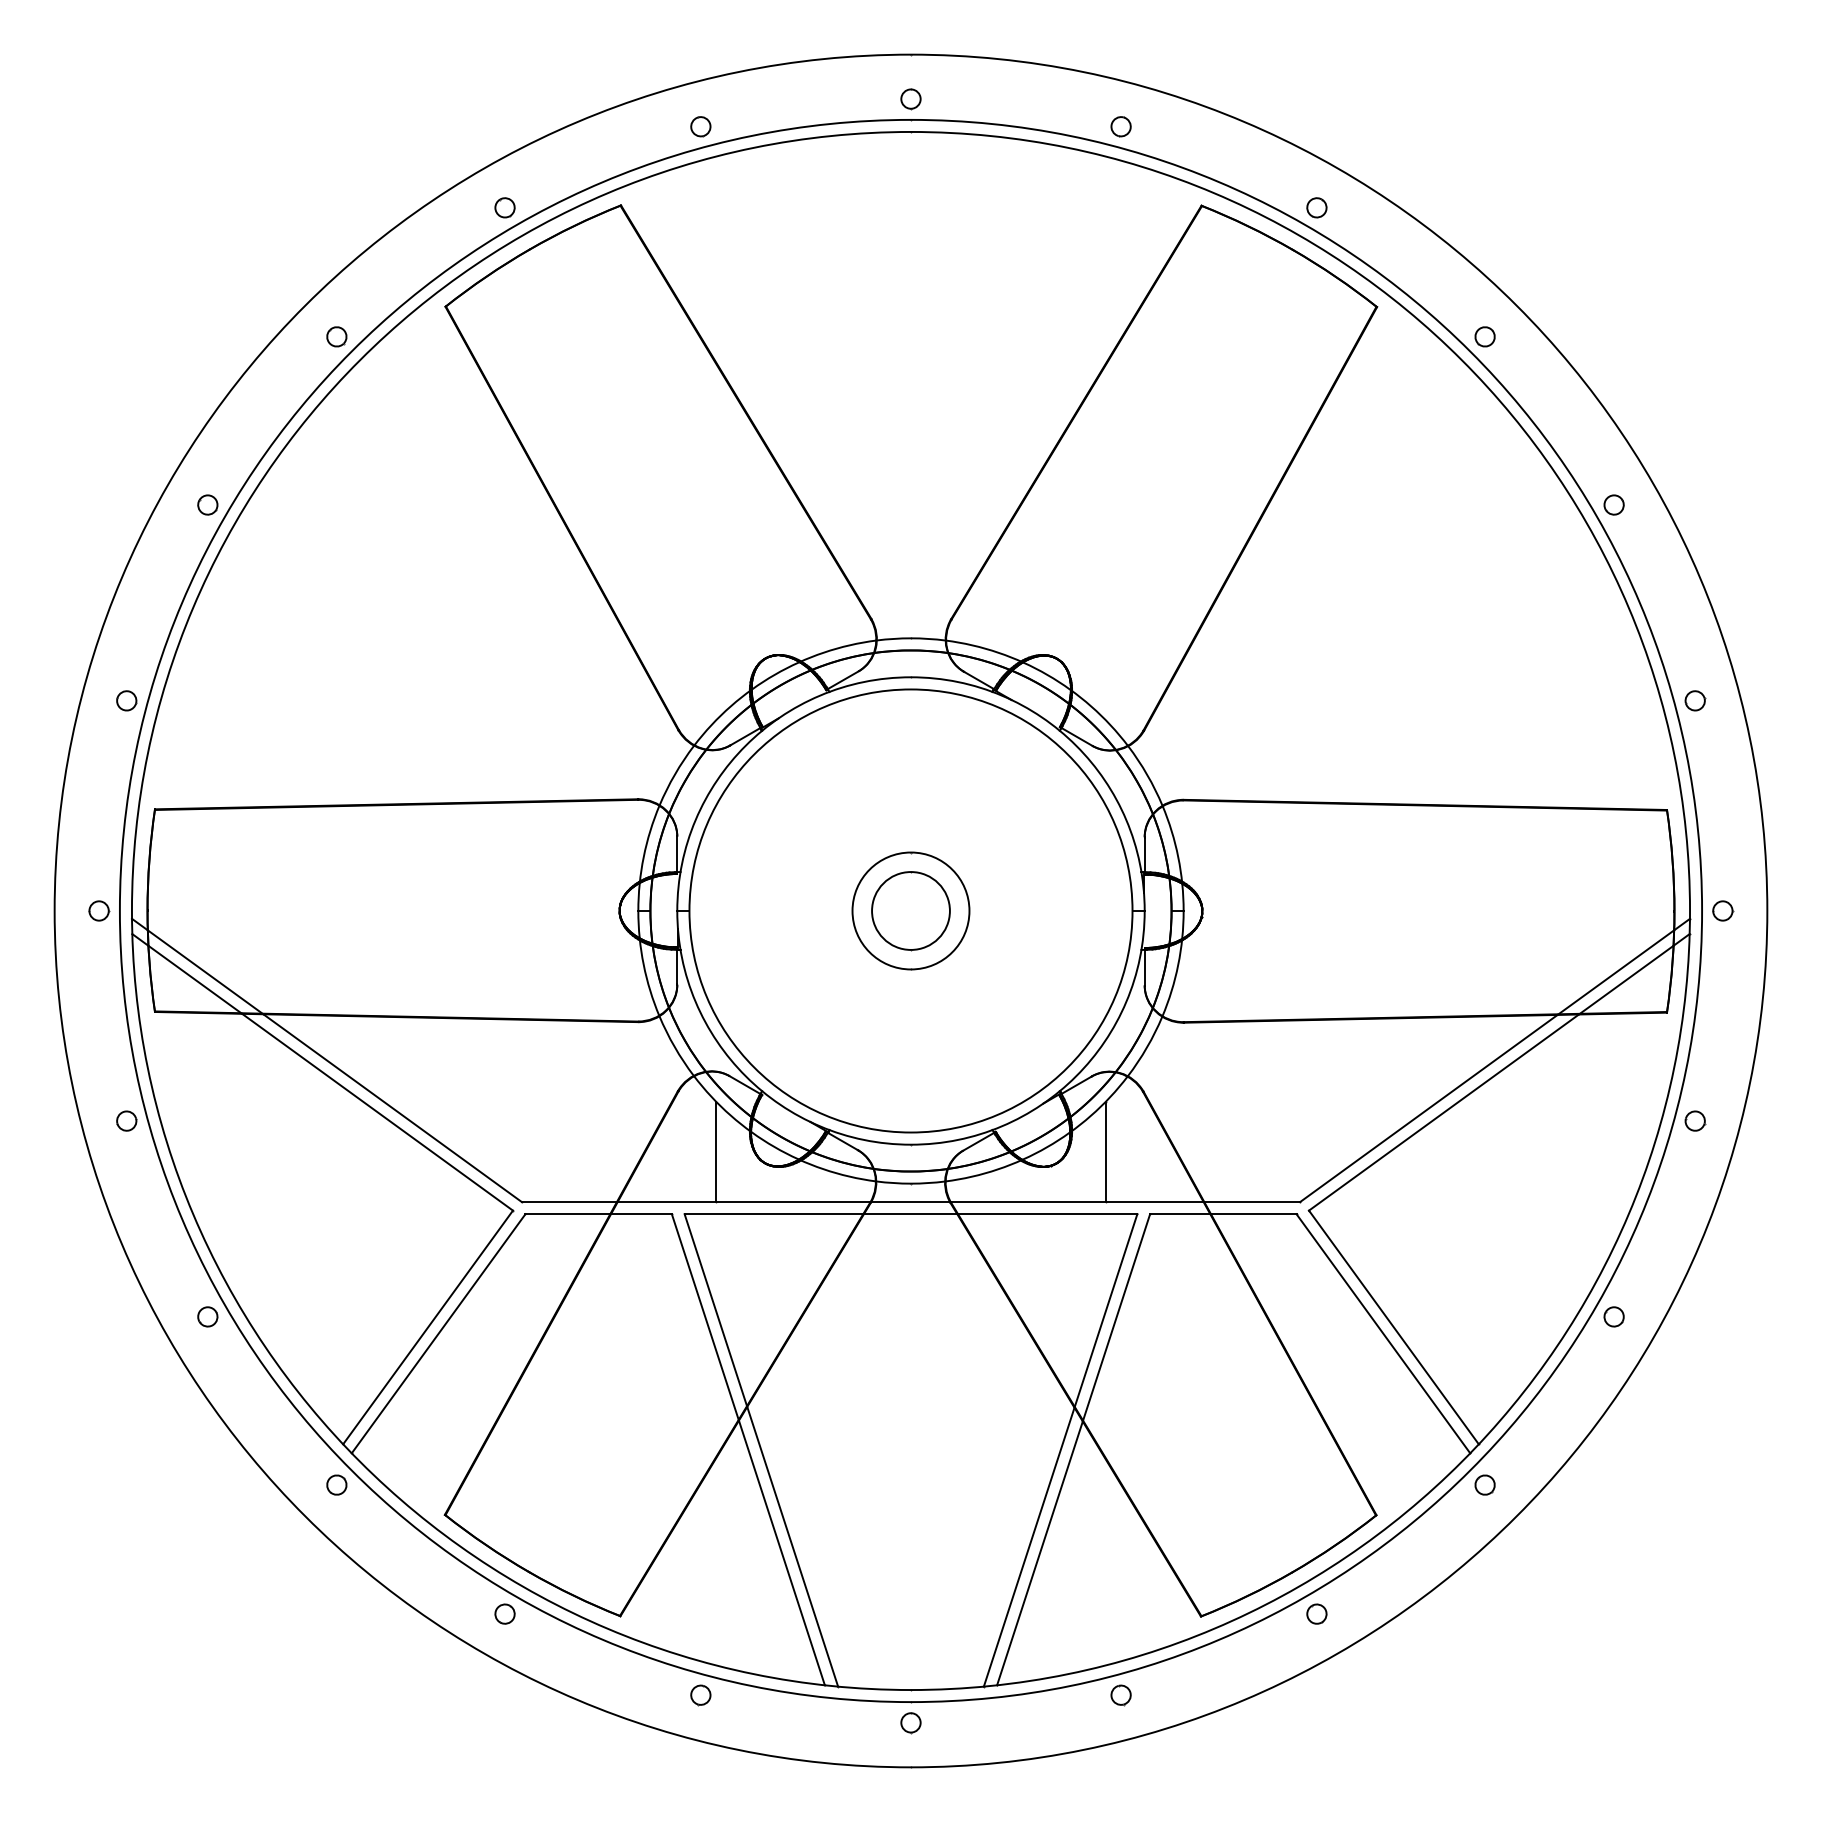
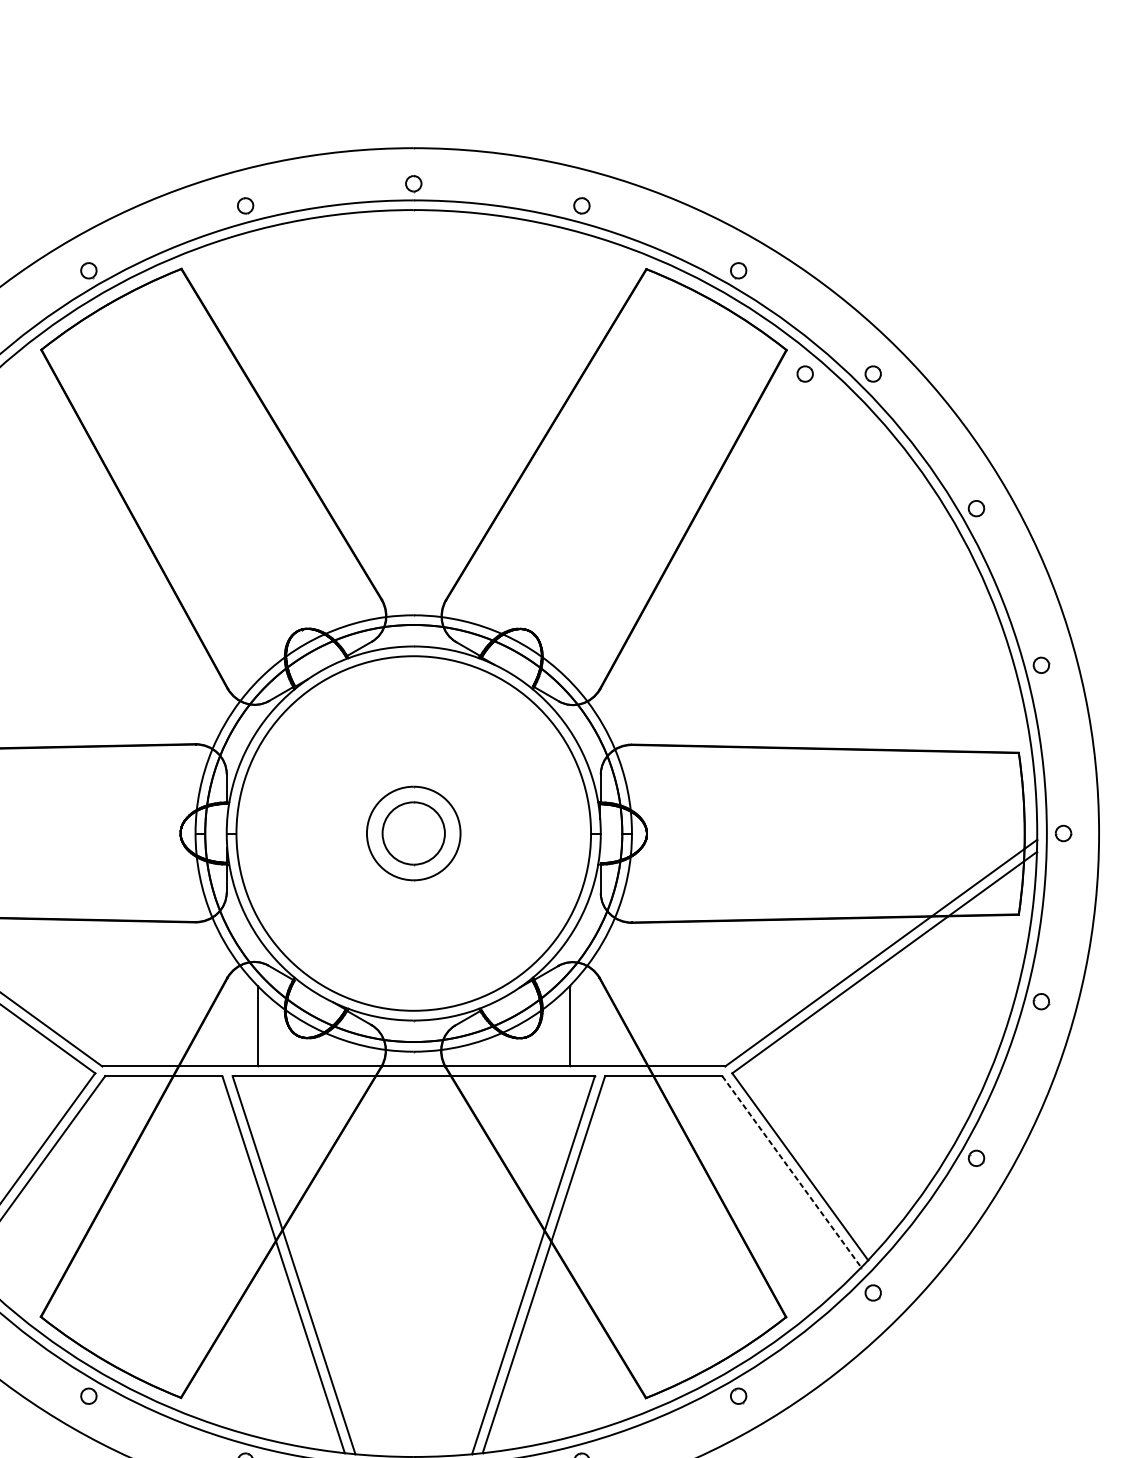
part: (1399, 336) -> (804, 373), added
line: (1383, 1333) -> (791, 1171), solid -> dashed

